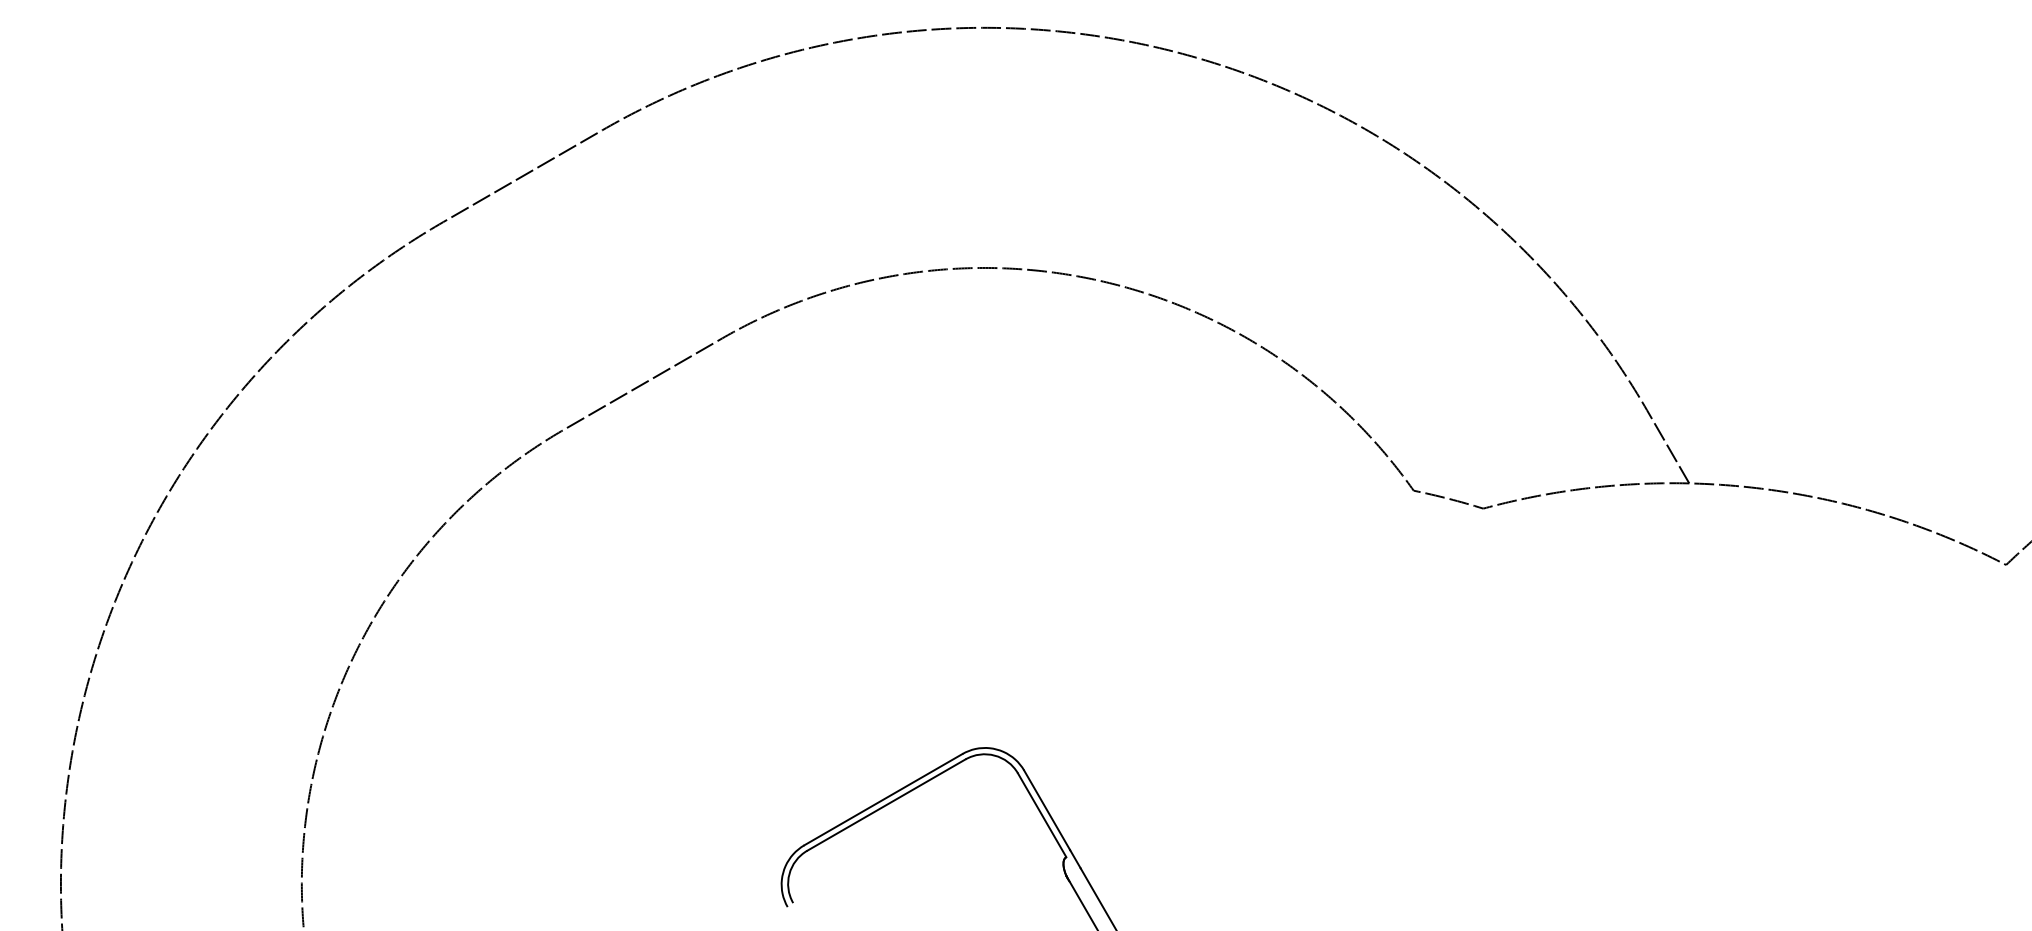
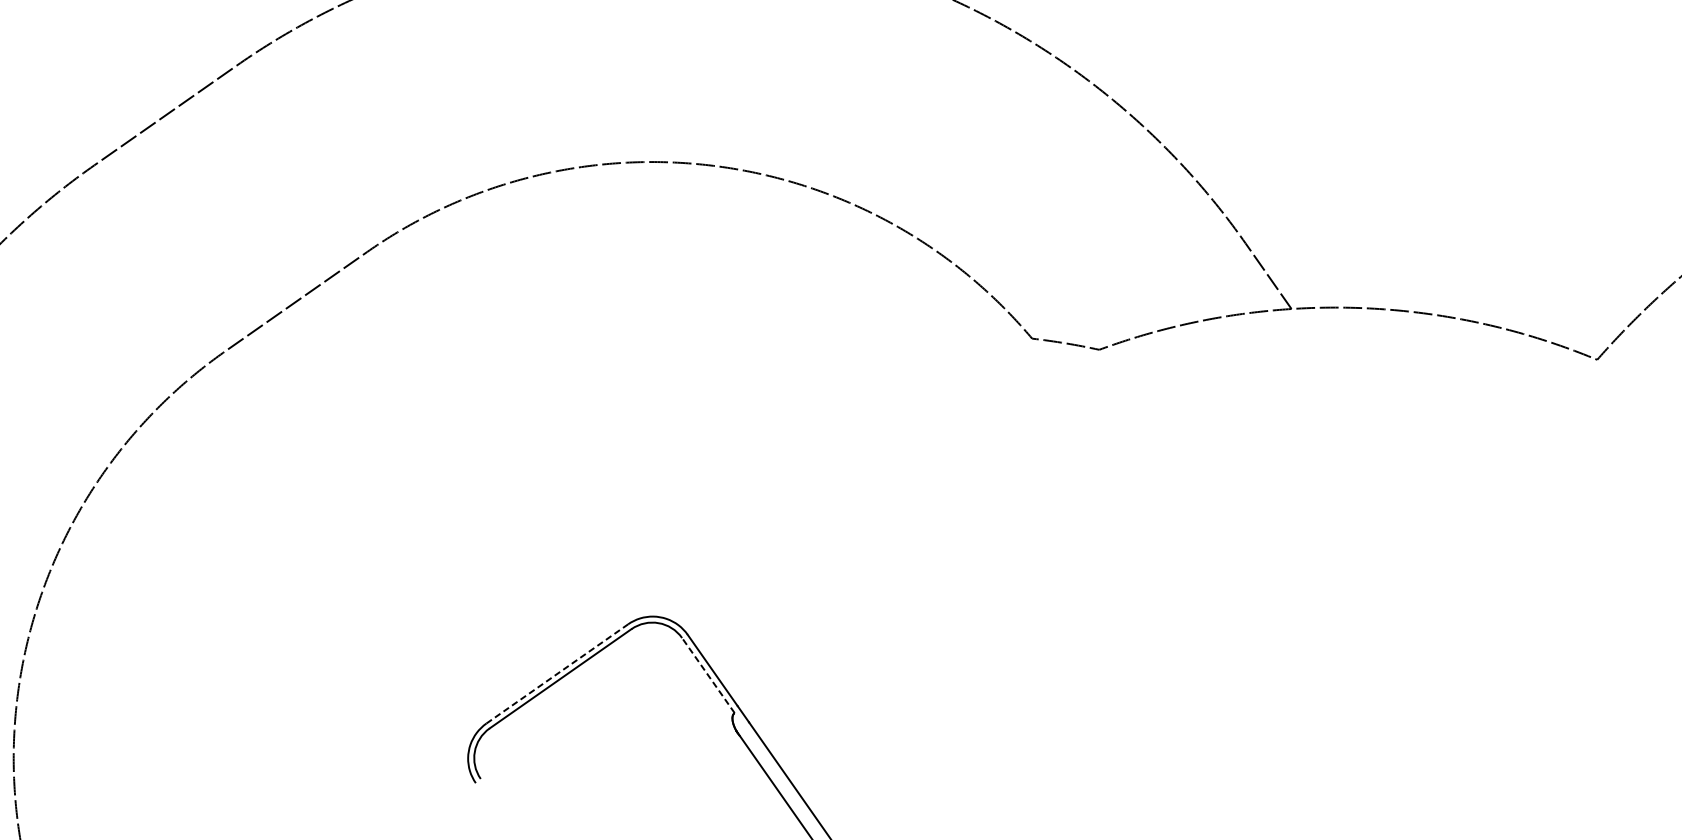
line: (883, 799) -> (557, 673), solid -> dashed
line: (1041, 814) -> (707, 674), solid -> dashed

